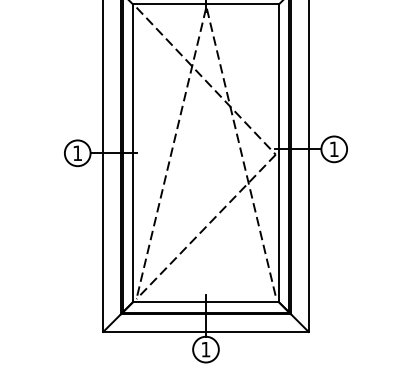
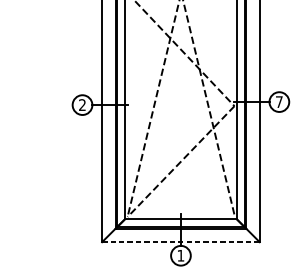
text: (333, 148) -> (278, 101), 1 -> 7
text: (77, 152) -> (82, 104), 1 -> 2
line: (205, 331) -> (180, 241), solid -> dashed

